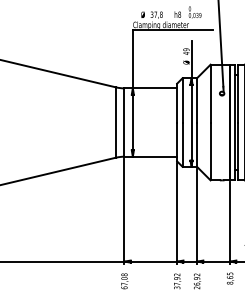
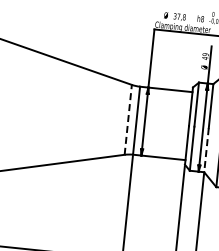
line: (116, 122) -> (128, 119), solid -> dashed
line: (197, 145) -> (206, 151), solid -> dashed

